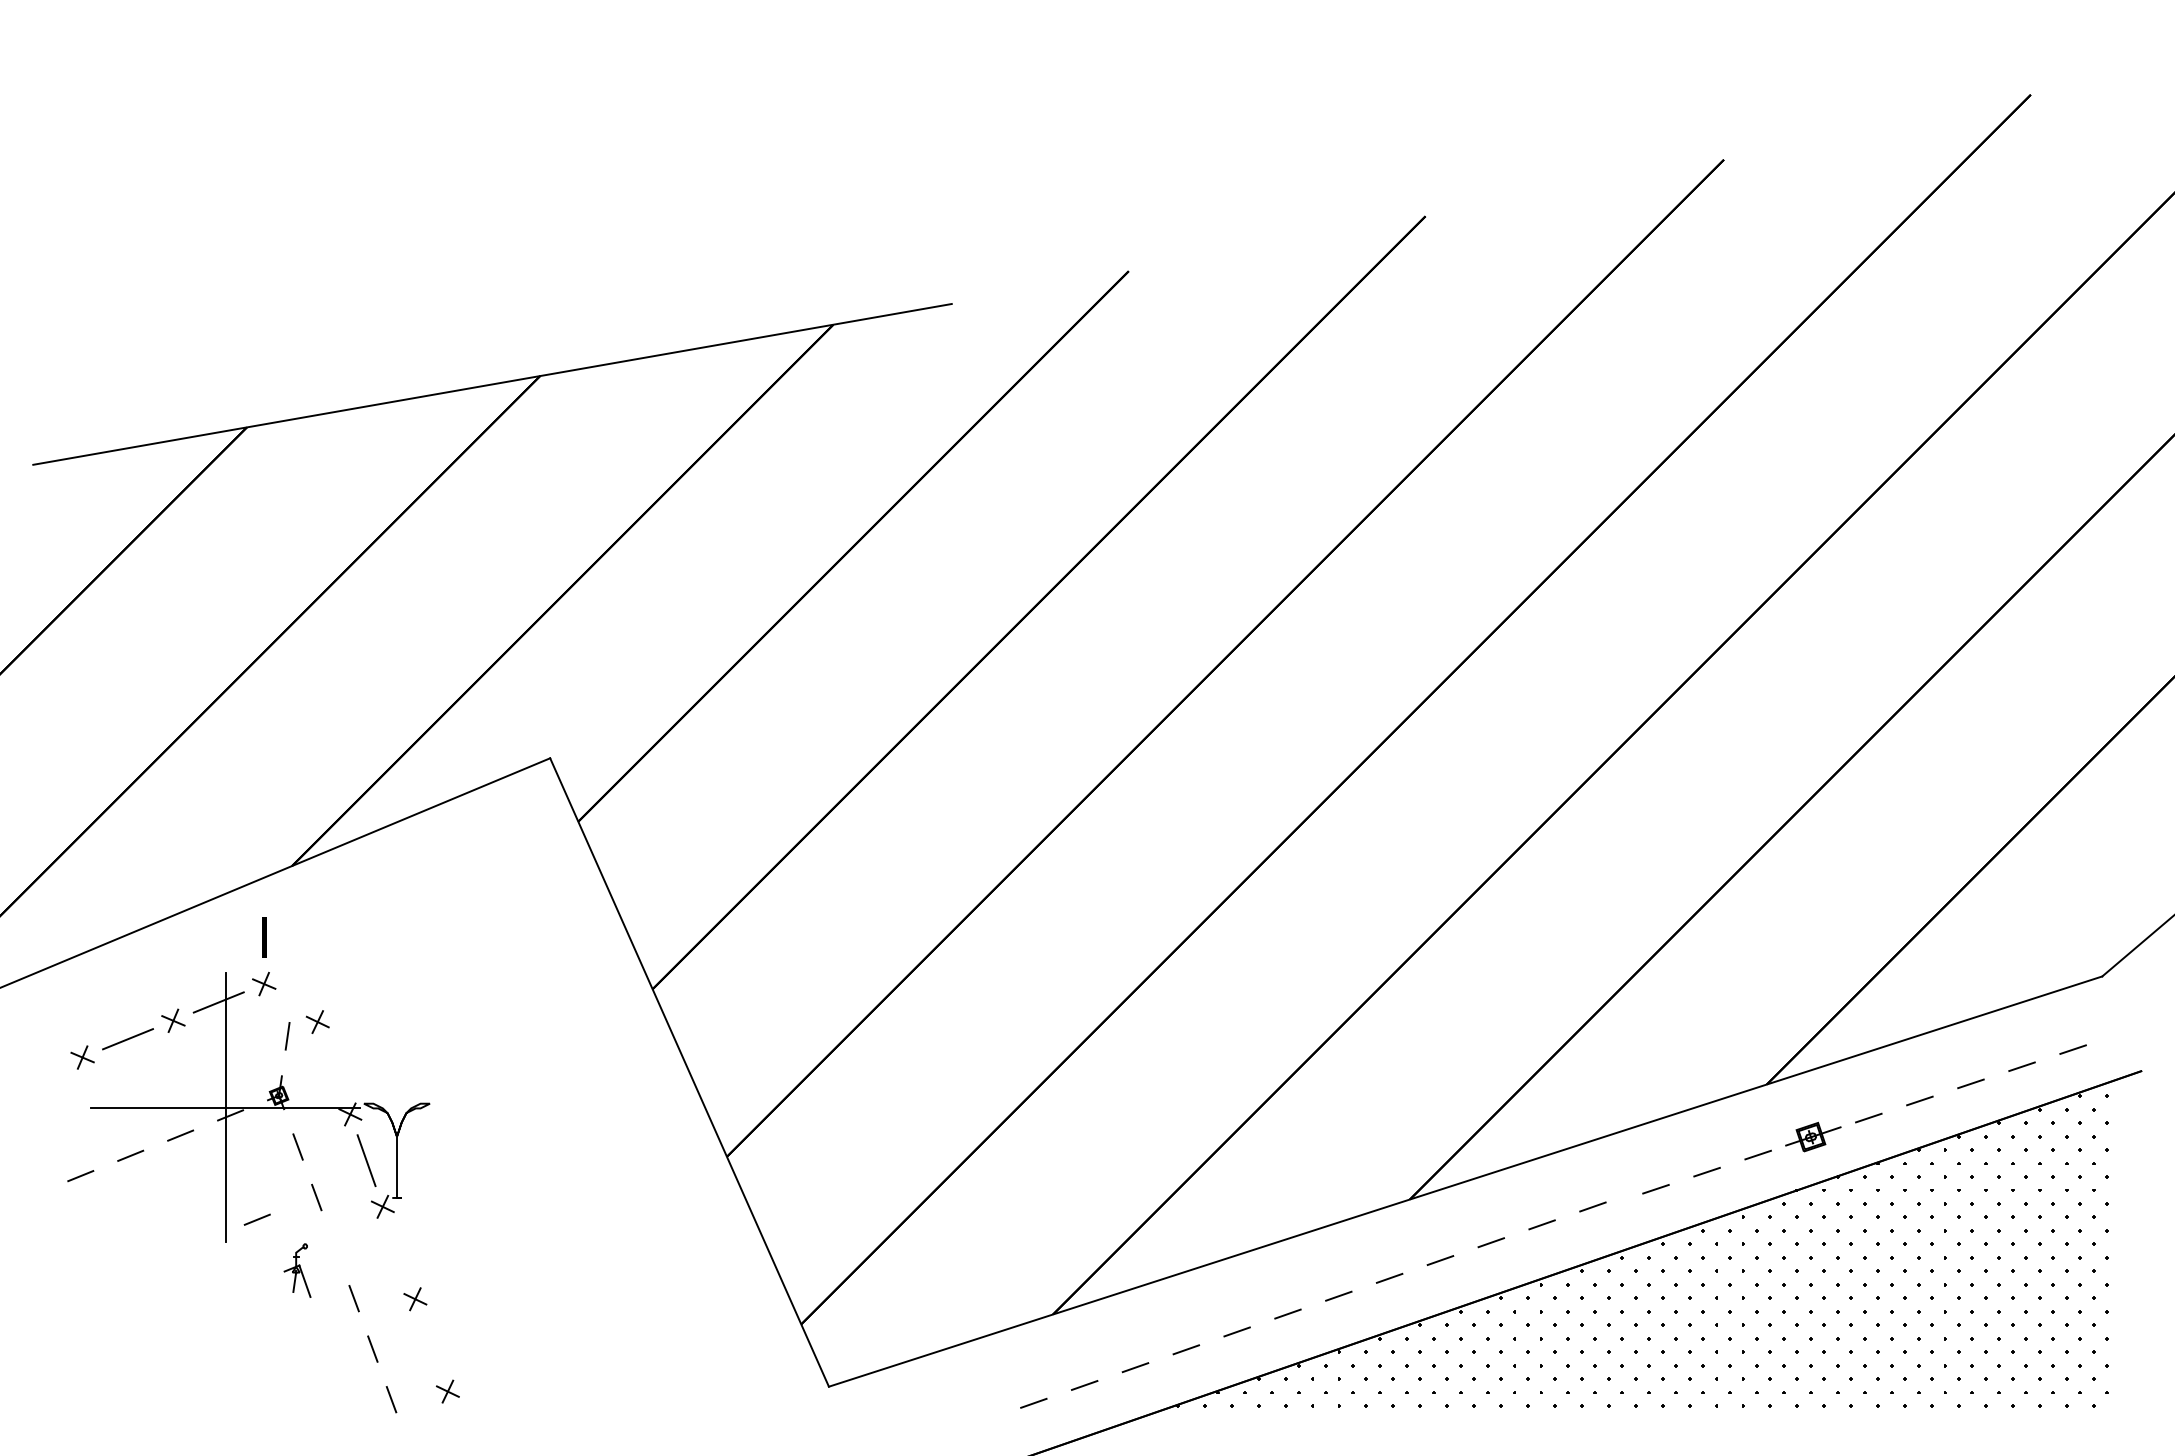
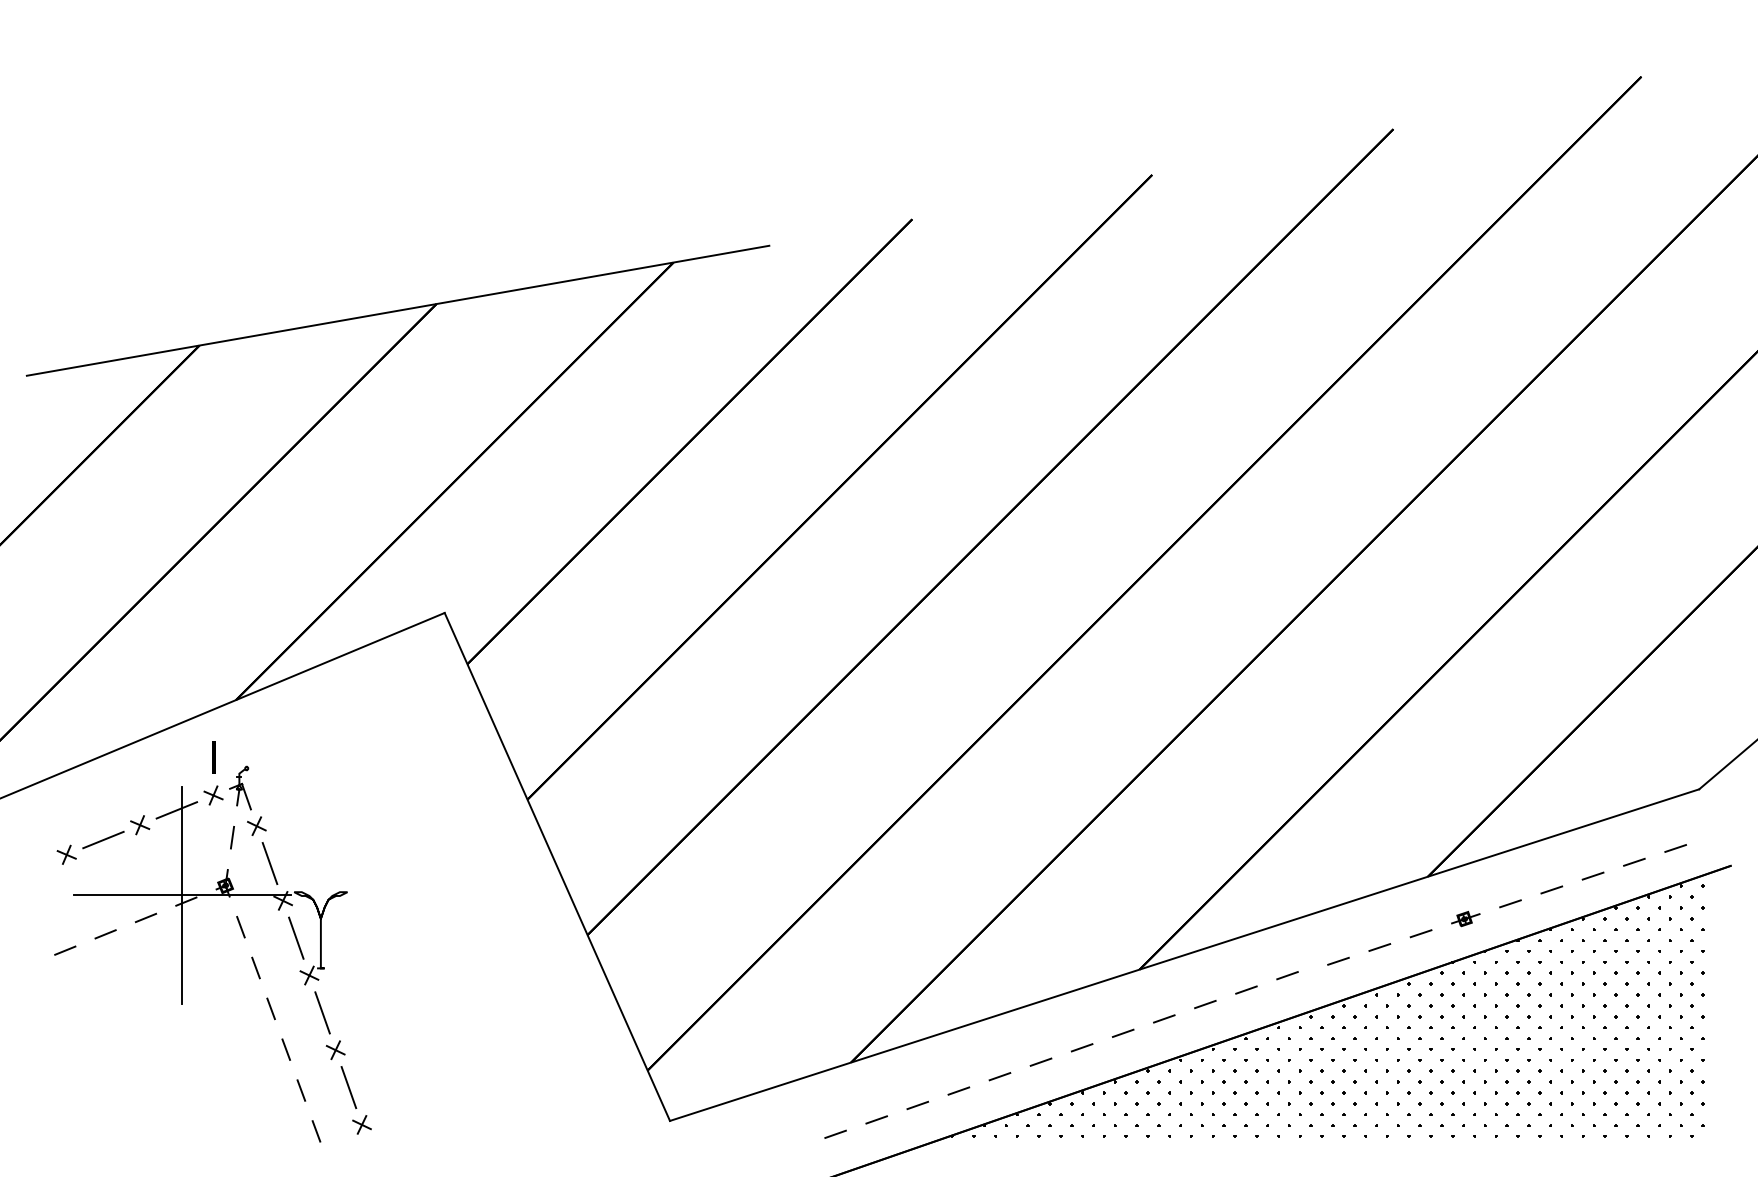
line: (333, 1068) -> (269, 863), added
part: (1813, 1136) -> (1465, 918), size x0.62
line: (256, 1219) -> (207, 985), removed
line: (334, 1247) -> (270, 1008), added
line: (398, 1252) -> (322, 1012), added
part: (297, 1269) -> (240, 787), moved
line: (431, 1345) -> (348, 1087), added

